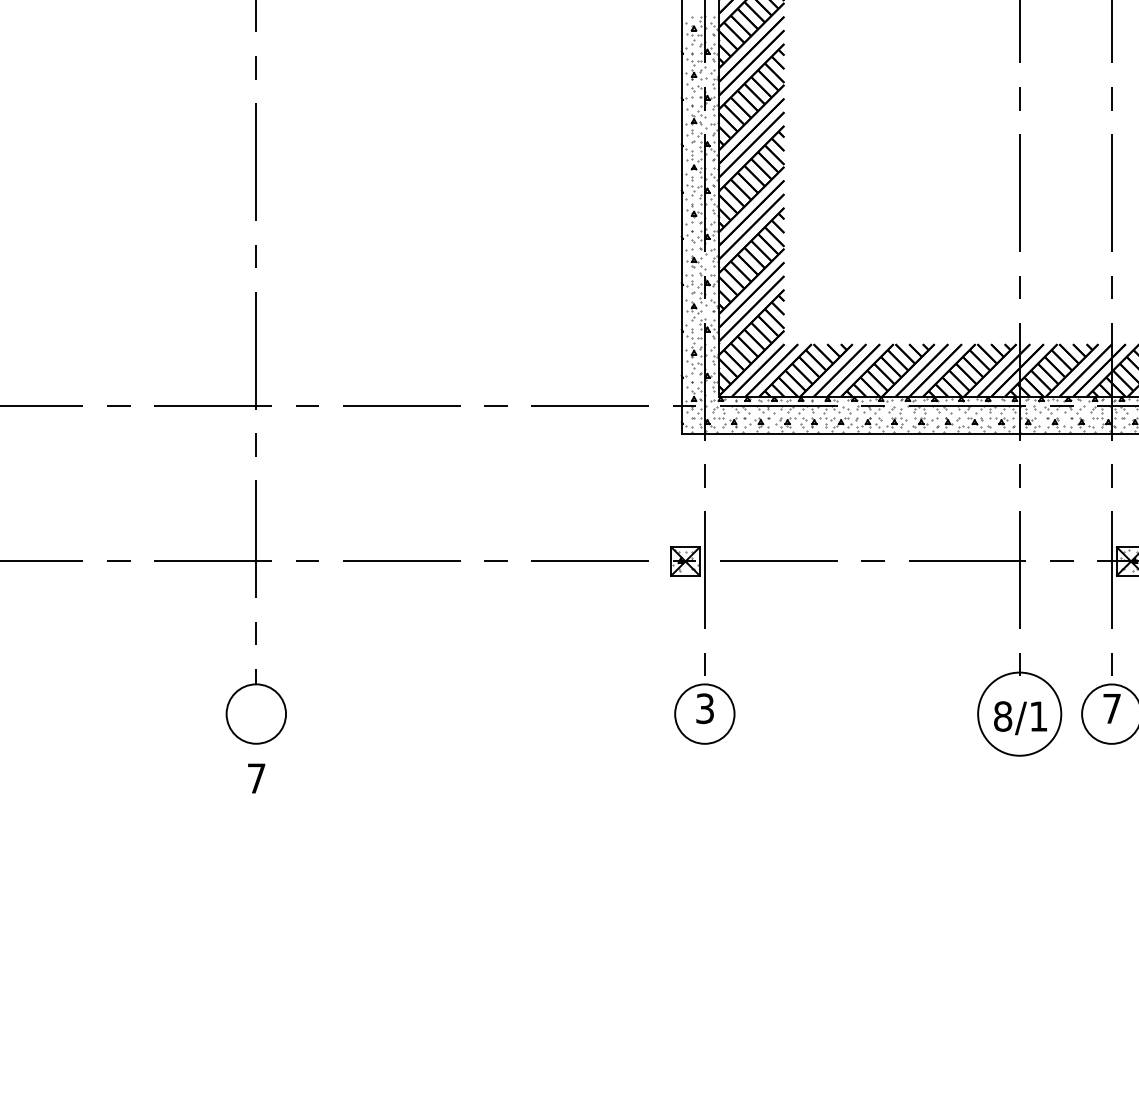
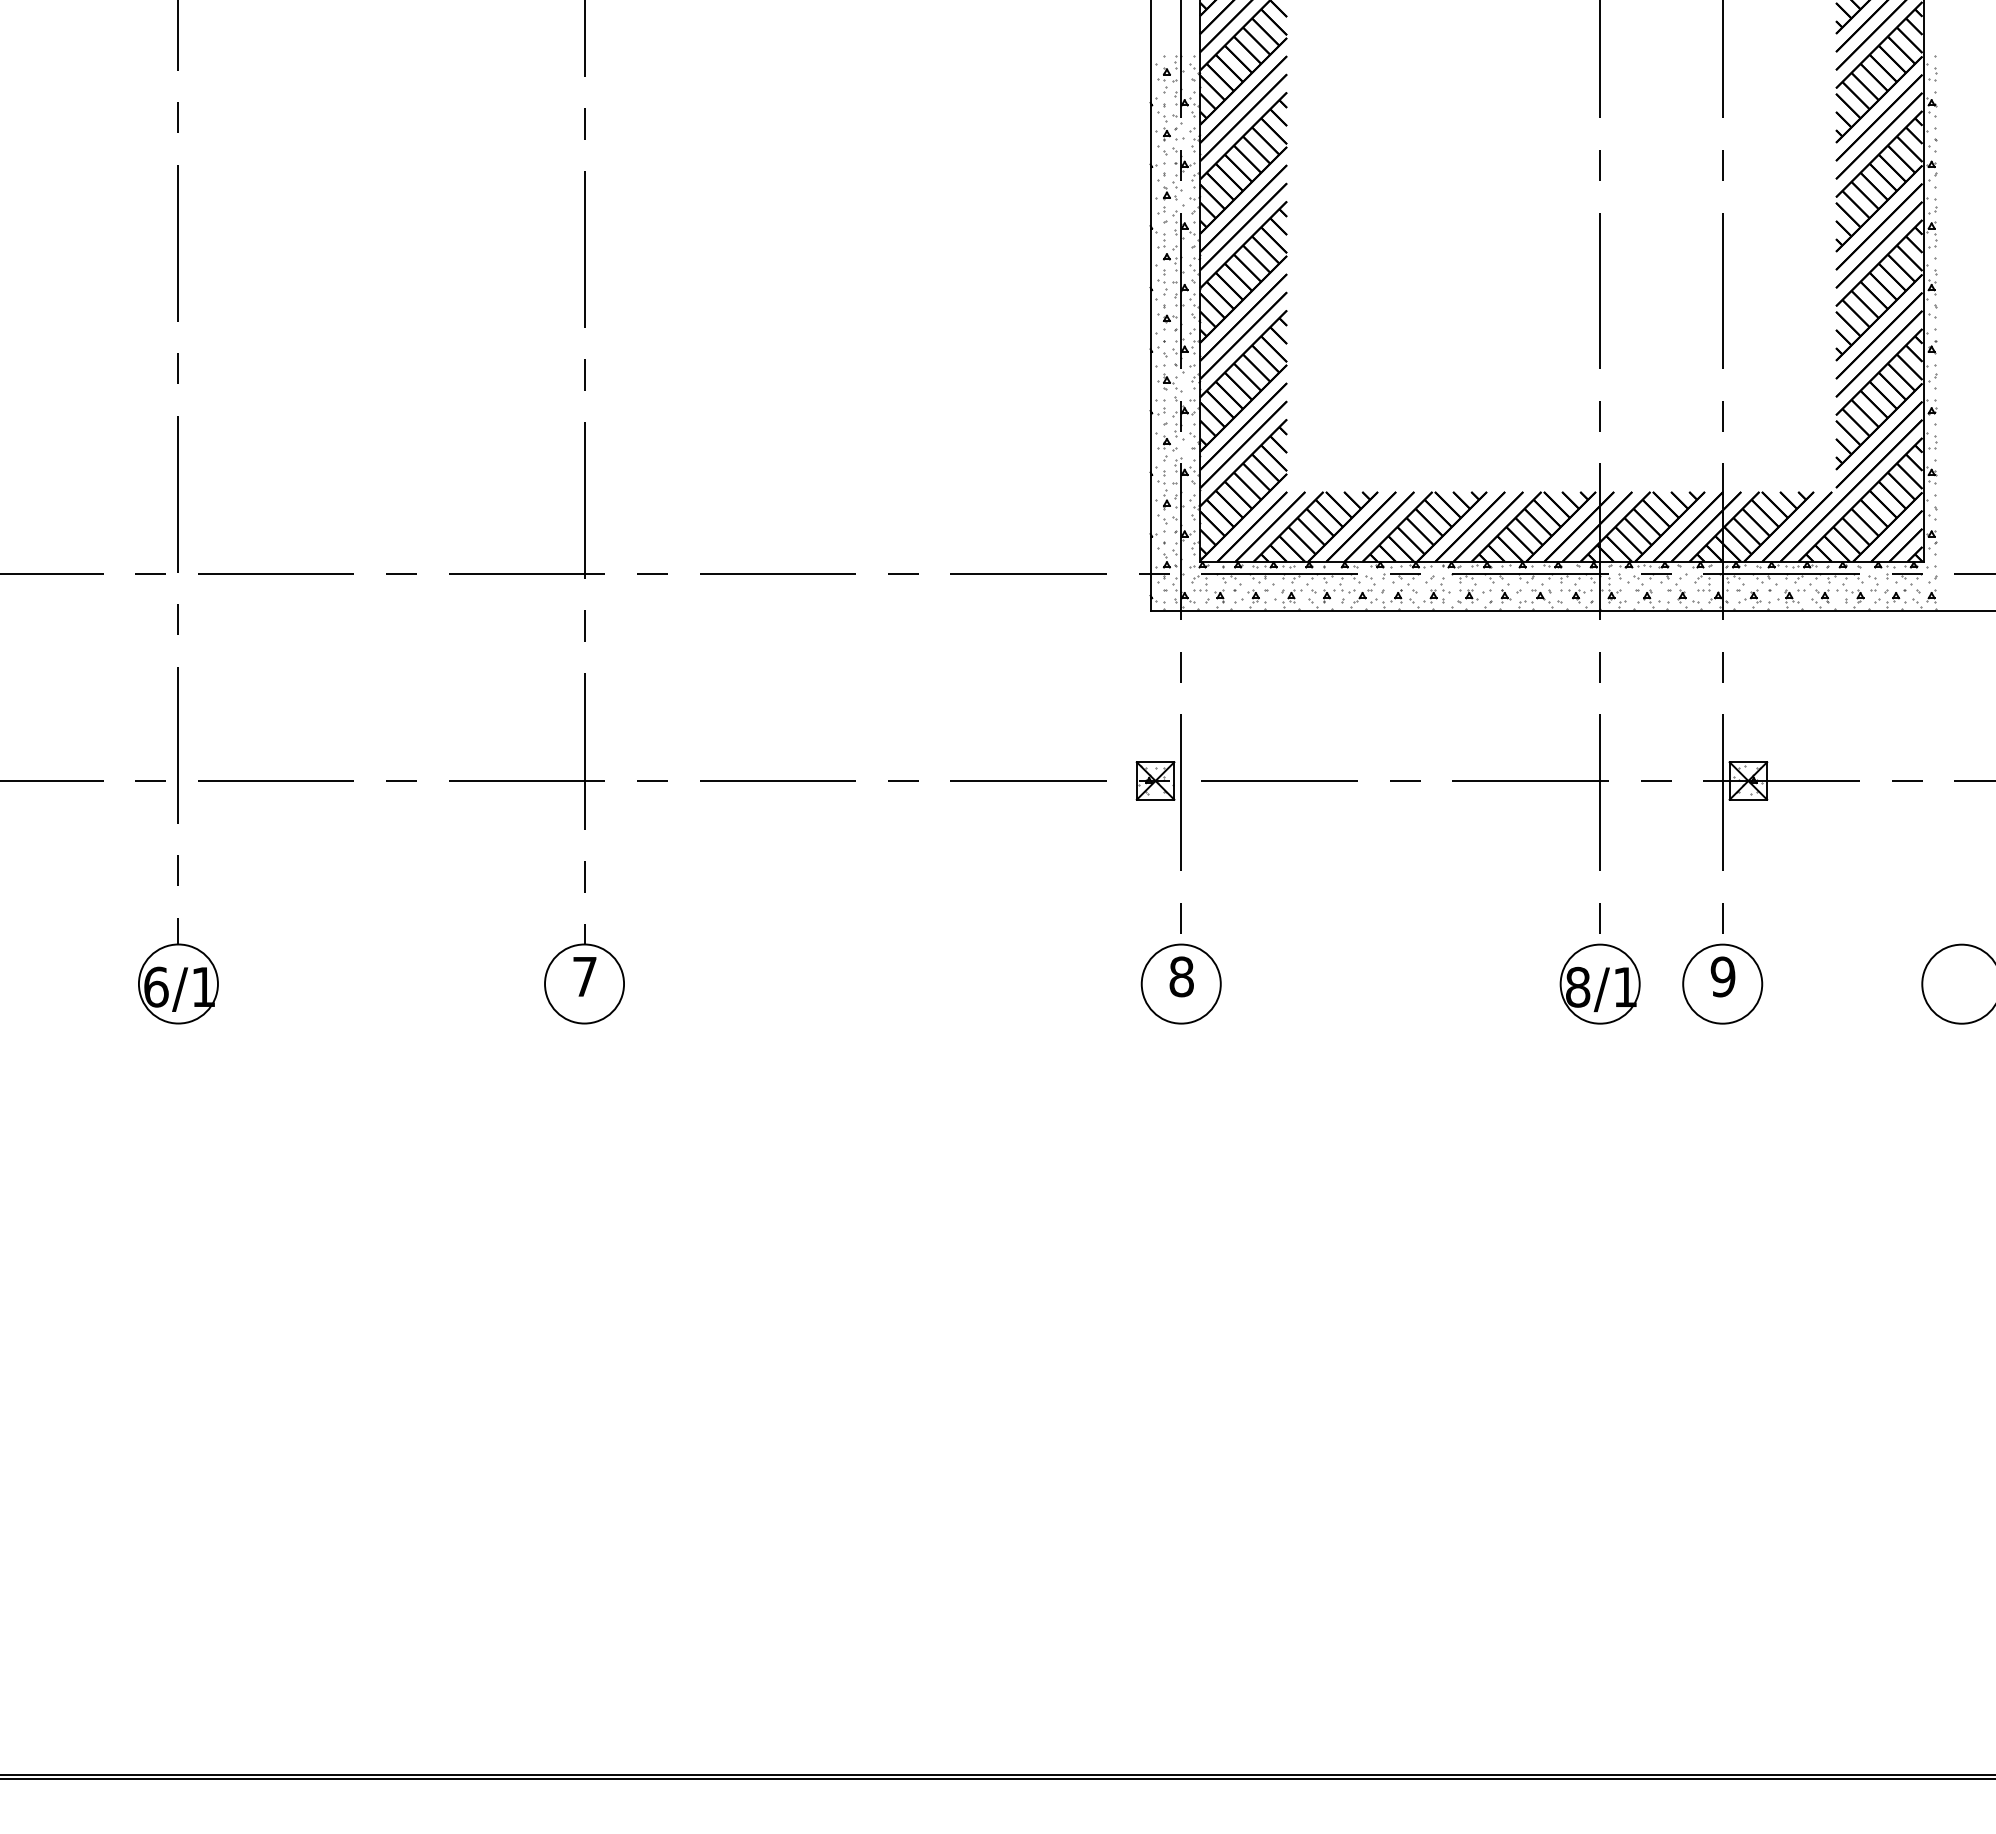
text: (705, 708) -> (1181, 976), 3 -> 8
text: (1111, 708) -> (1722, 976), 7 -> 9
circle: (1019, 713) -> (1599, 983), size x0.71
text: (256, 778) -> (584, 976), moved

